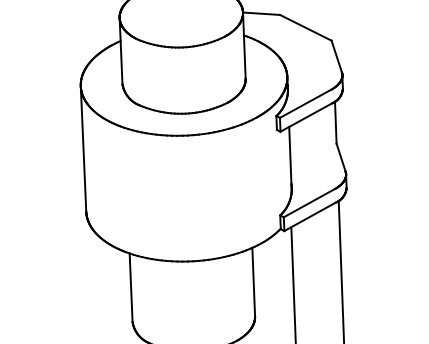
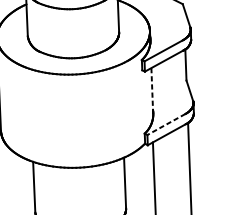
line: (290, 159) -> (152, 92), solid -> dashed
line: (309, 203) -> (166, 124), solid -> dashed

